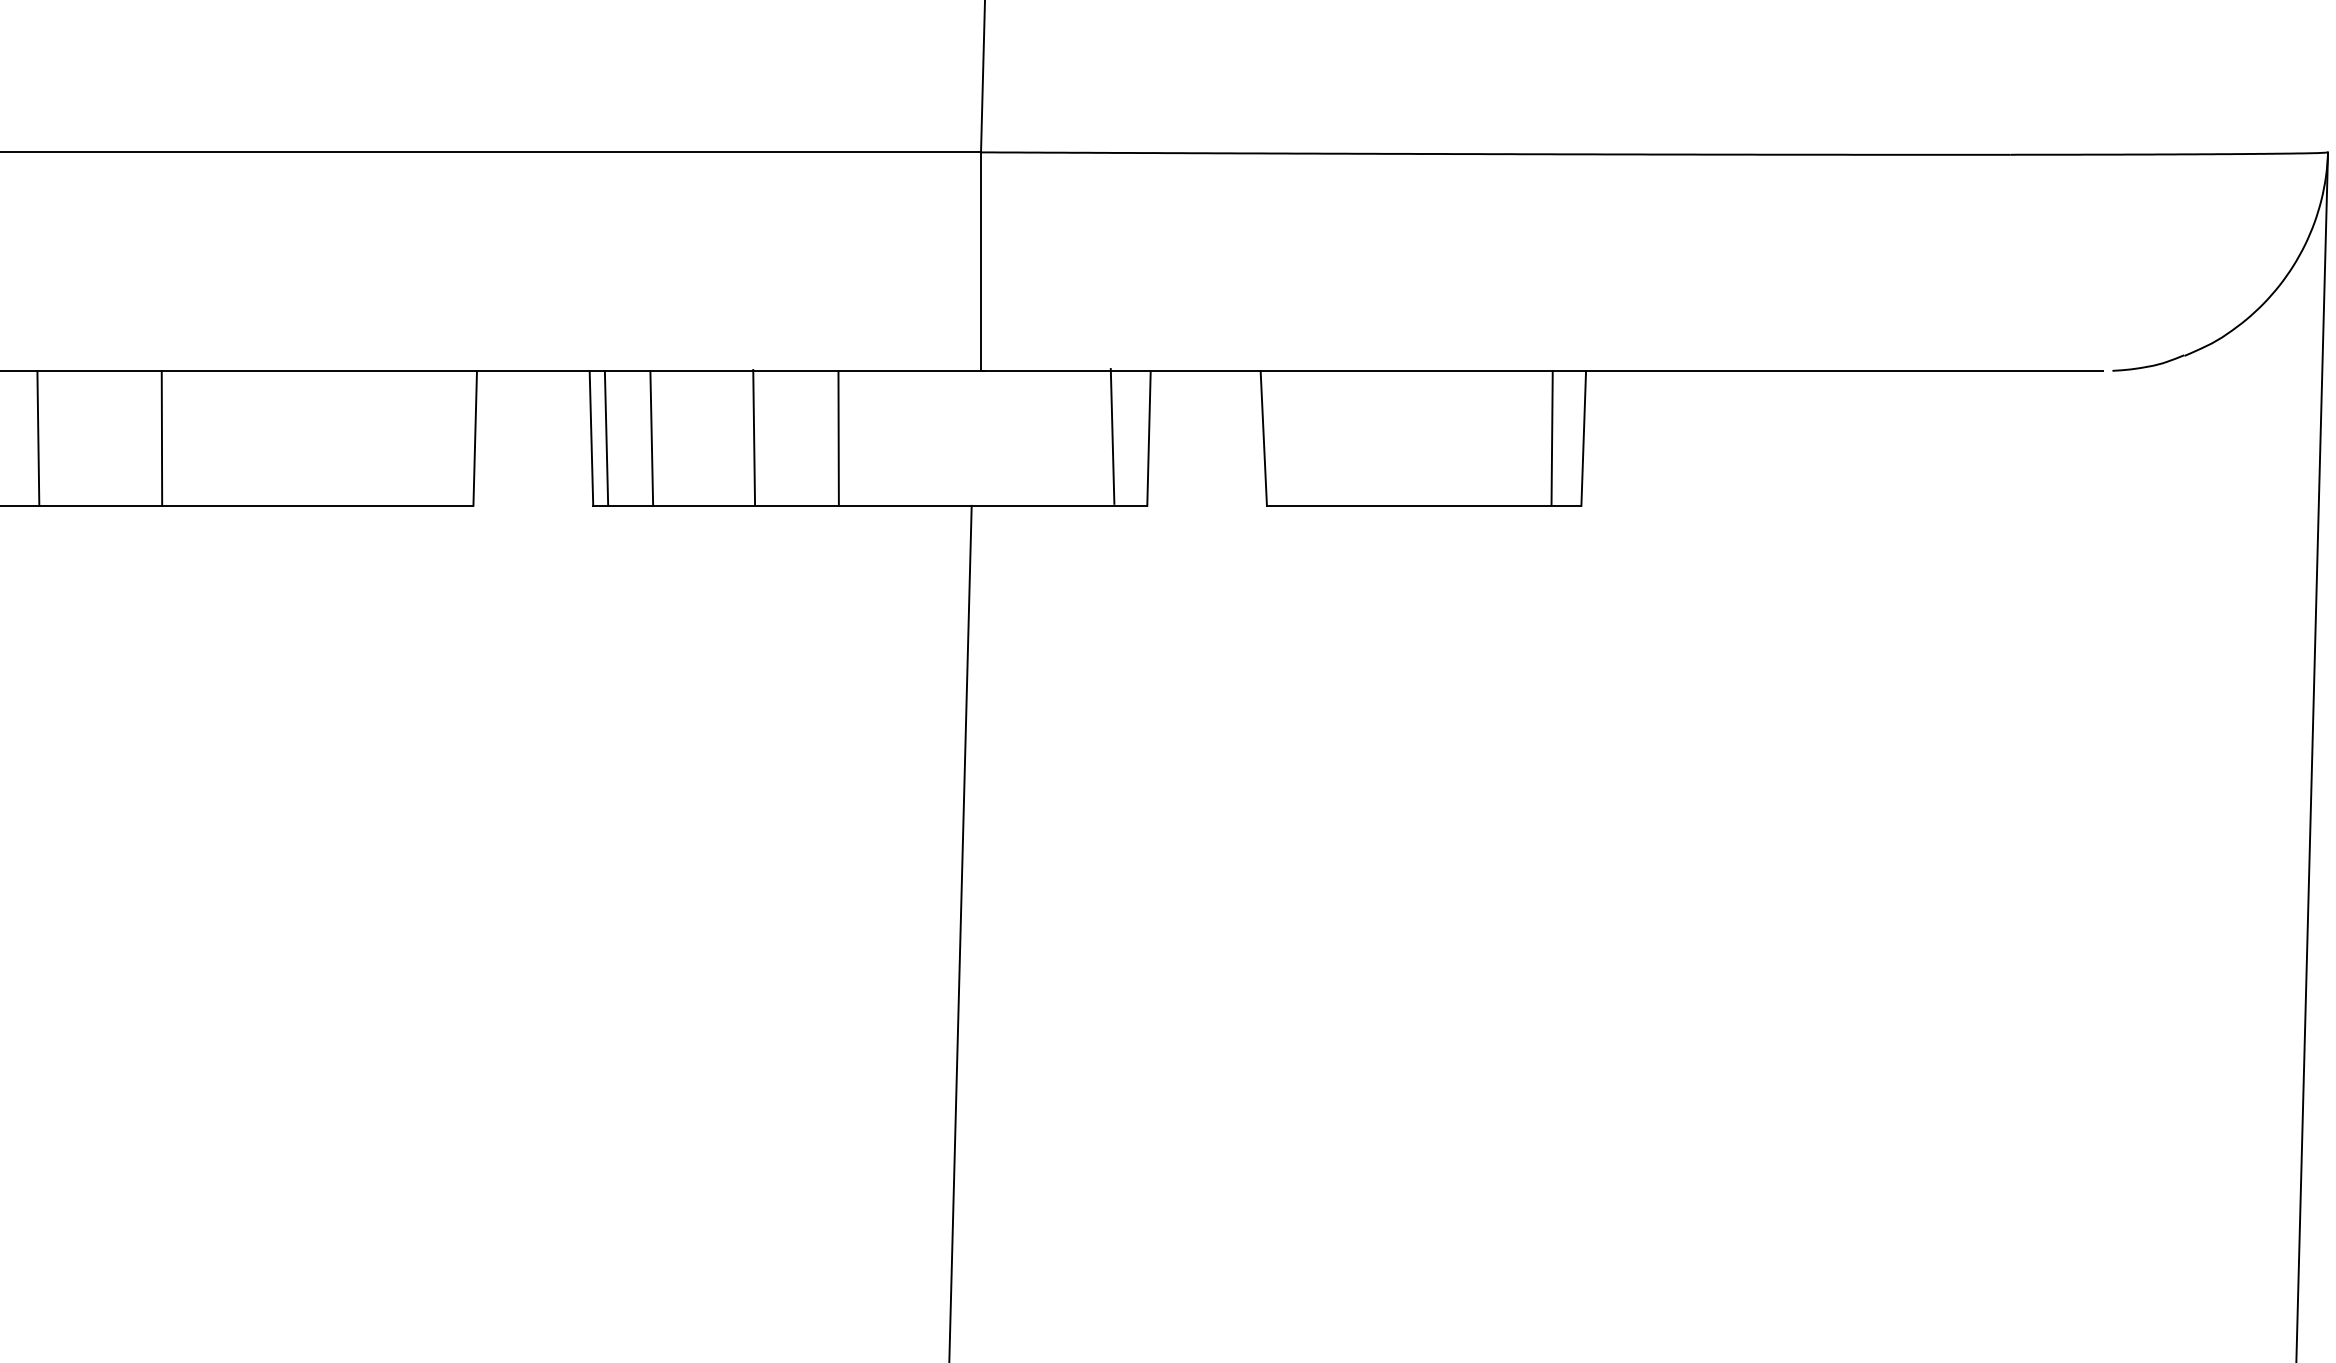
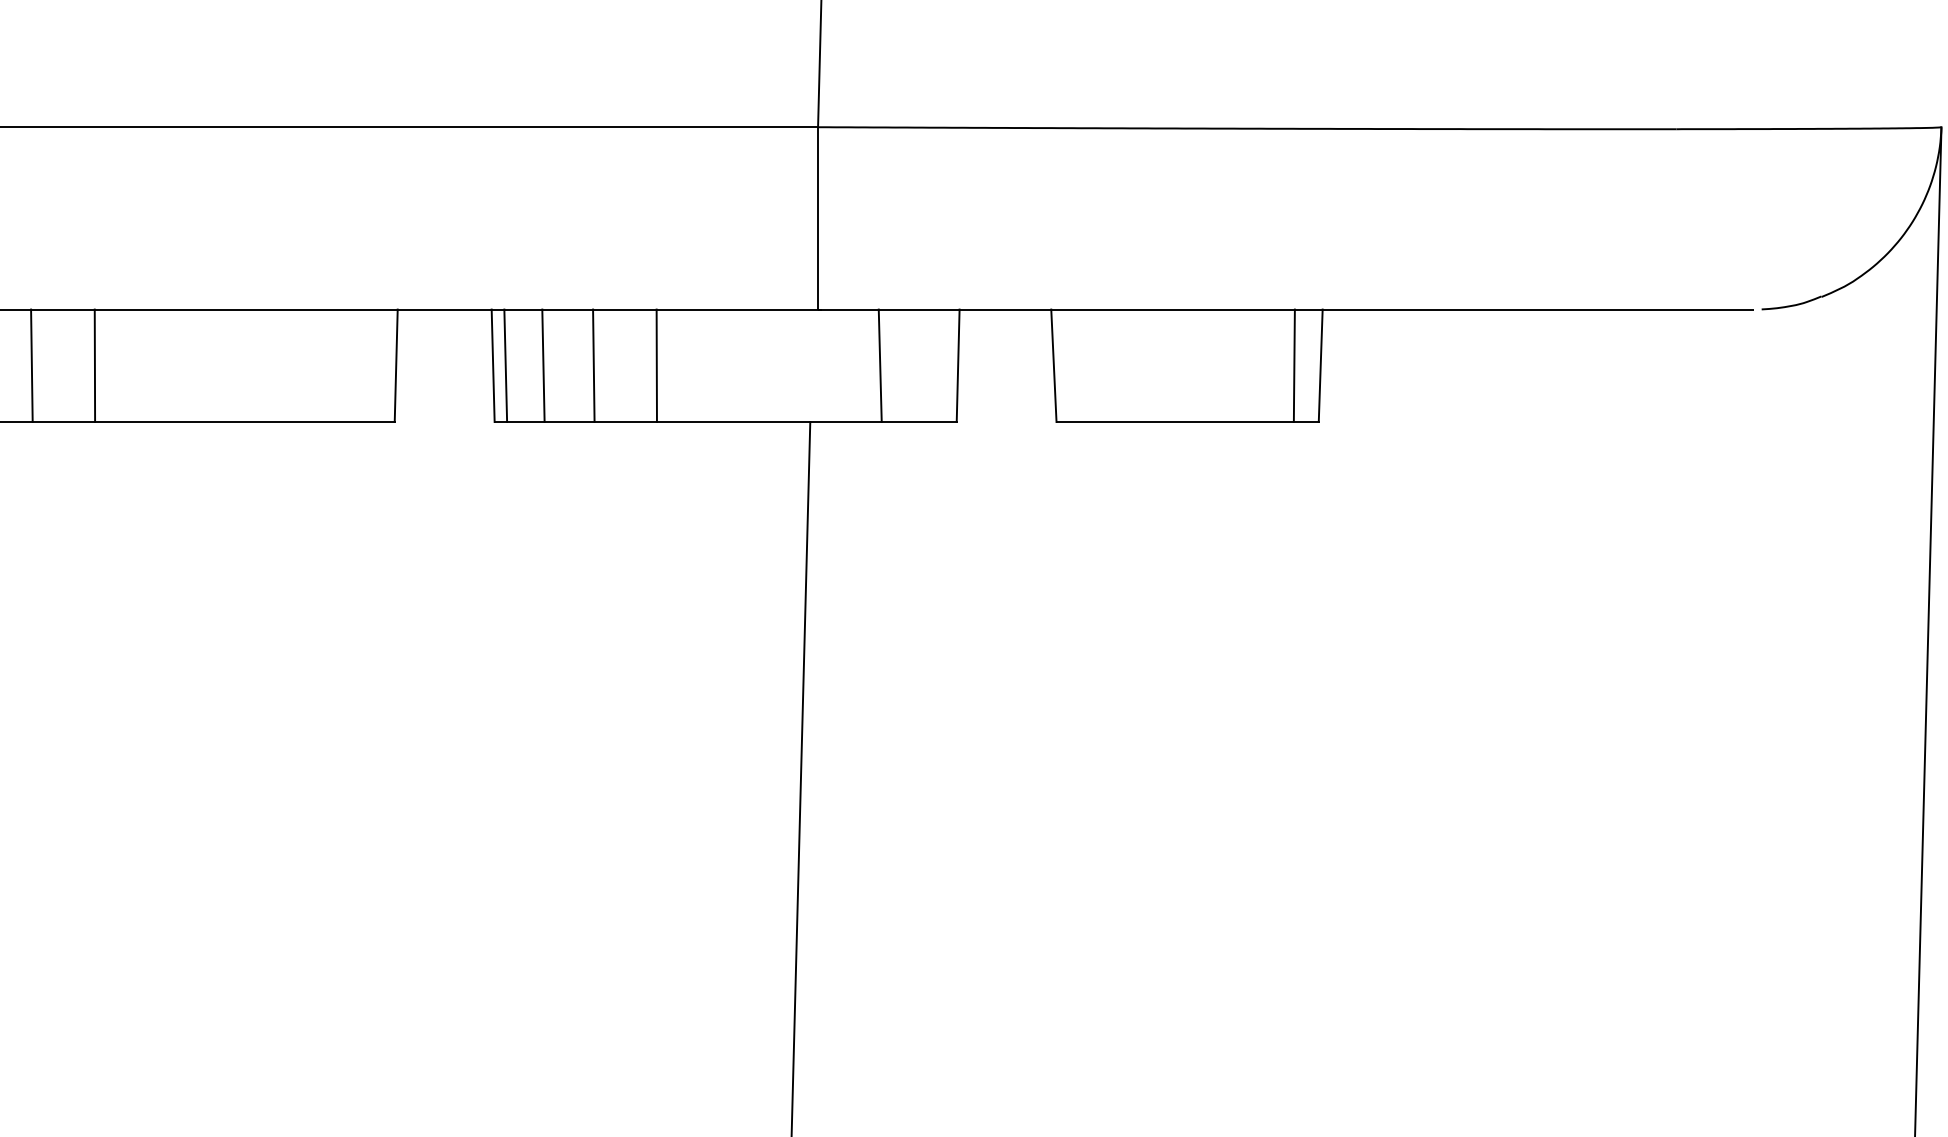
line: (1112, 436) -> (880, 365), moved
line: (754, 437) -> (594, 365), moved
line: (161, 438) -> (94, 365), moved
line: (838, 438) -> (656, 365), moved

